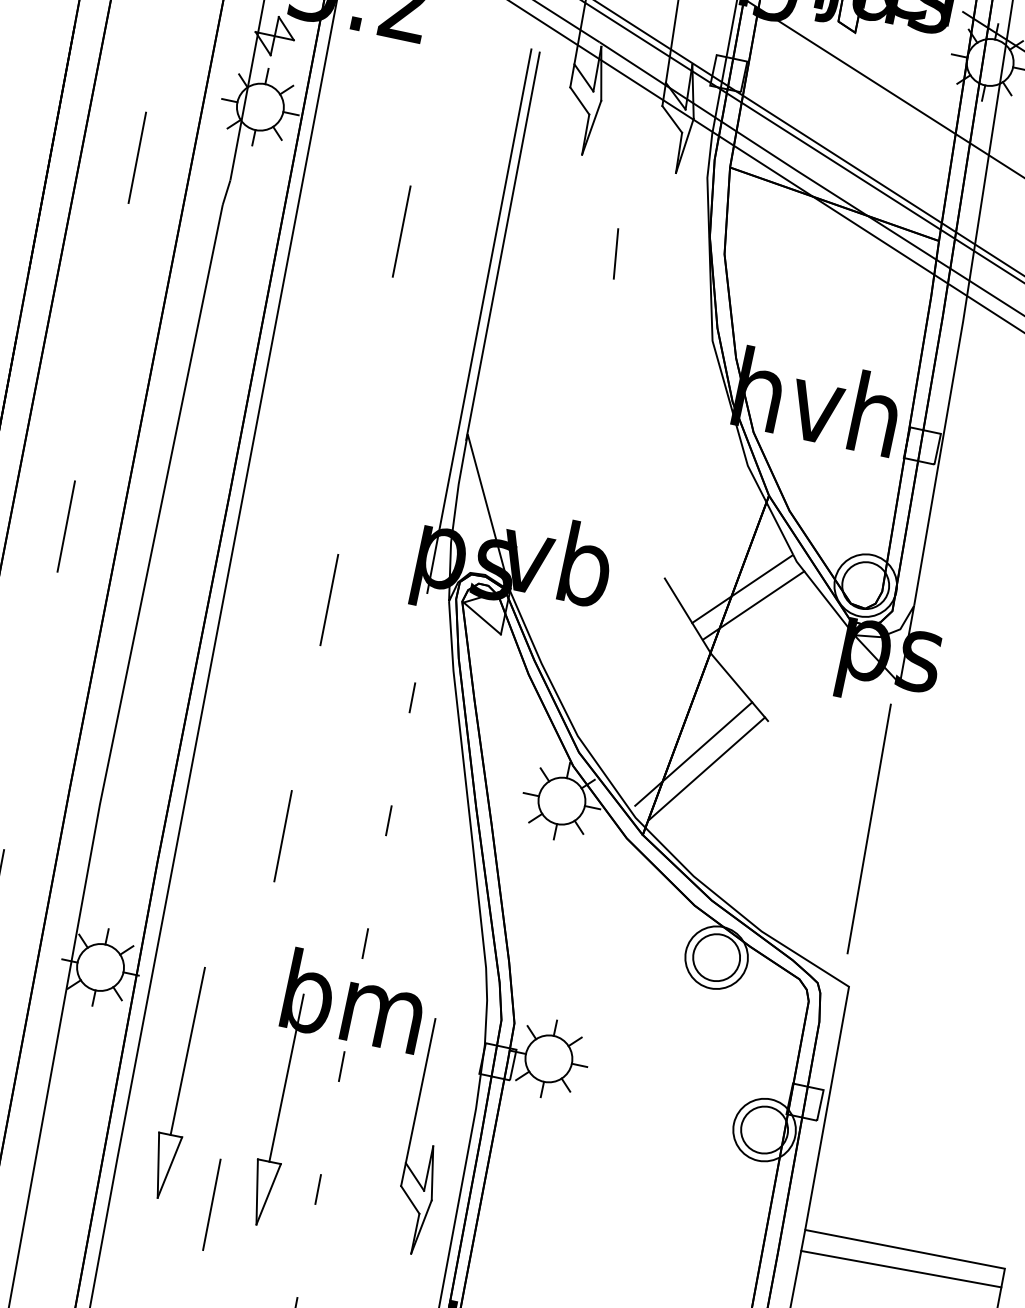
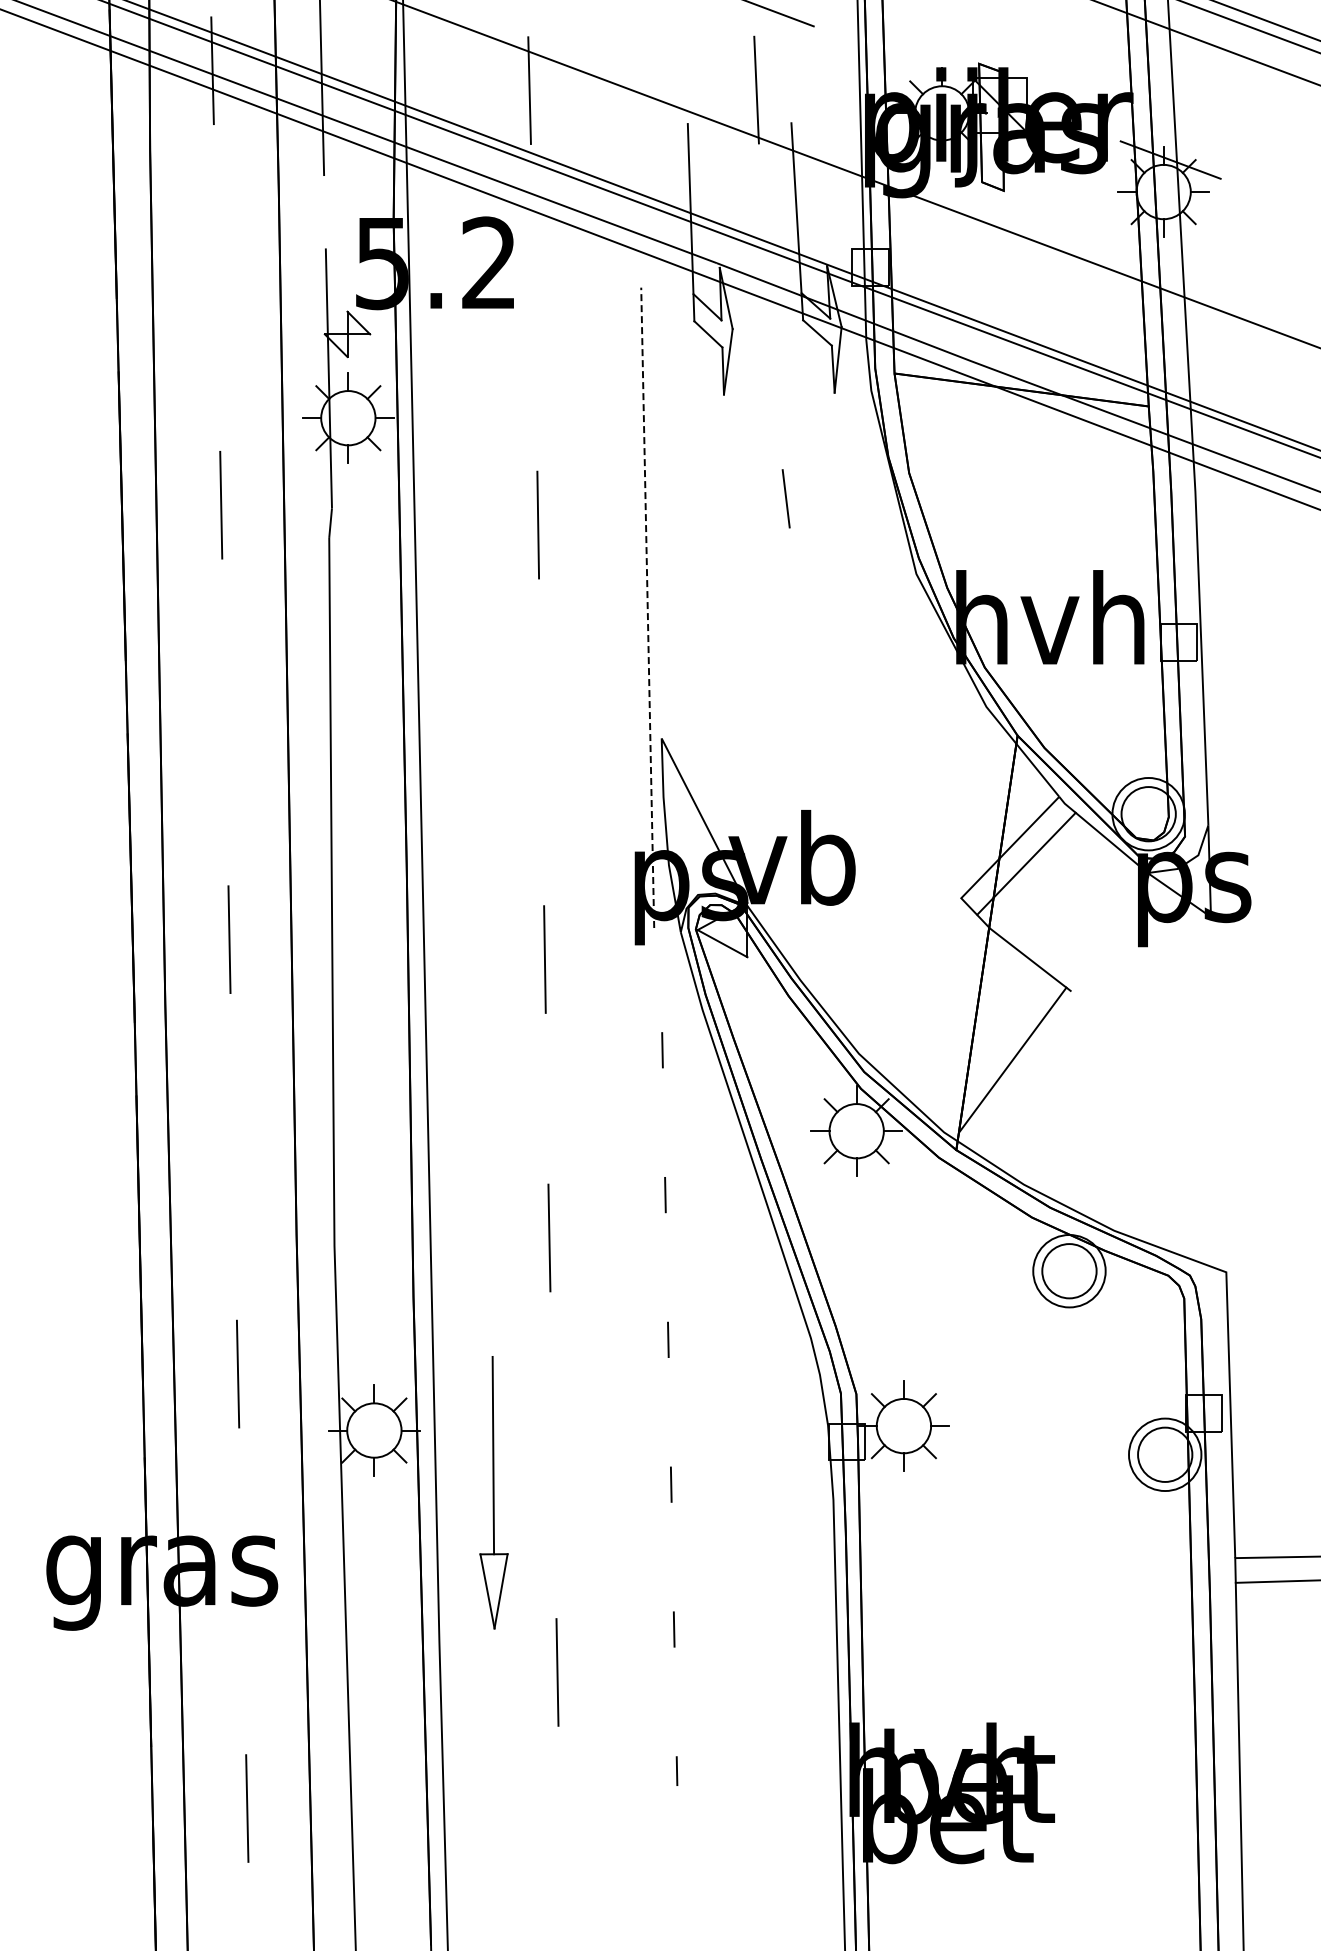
line: (503, 246) -> (656, 517), removed
line: (479, 320) -> (647, 607), solid -> dashed
line: (678, 600) -> (940, 876), removed
line: (693, 753) -> (994, 1045), removed
line: (868, 828) -> (1210, 1088), removed
part: (181, 1082) -> (493, 1492), moved
part: (285, 1087) -> (612, 1522), removed
part: (432, 1145) -> (793, 1552), removed

